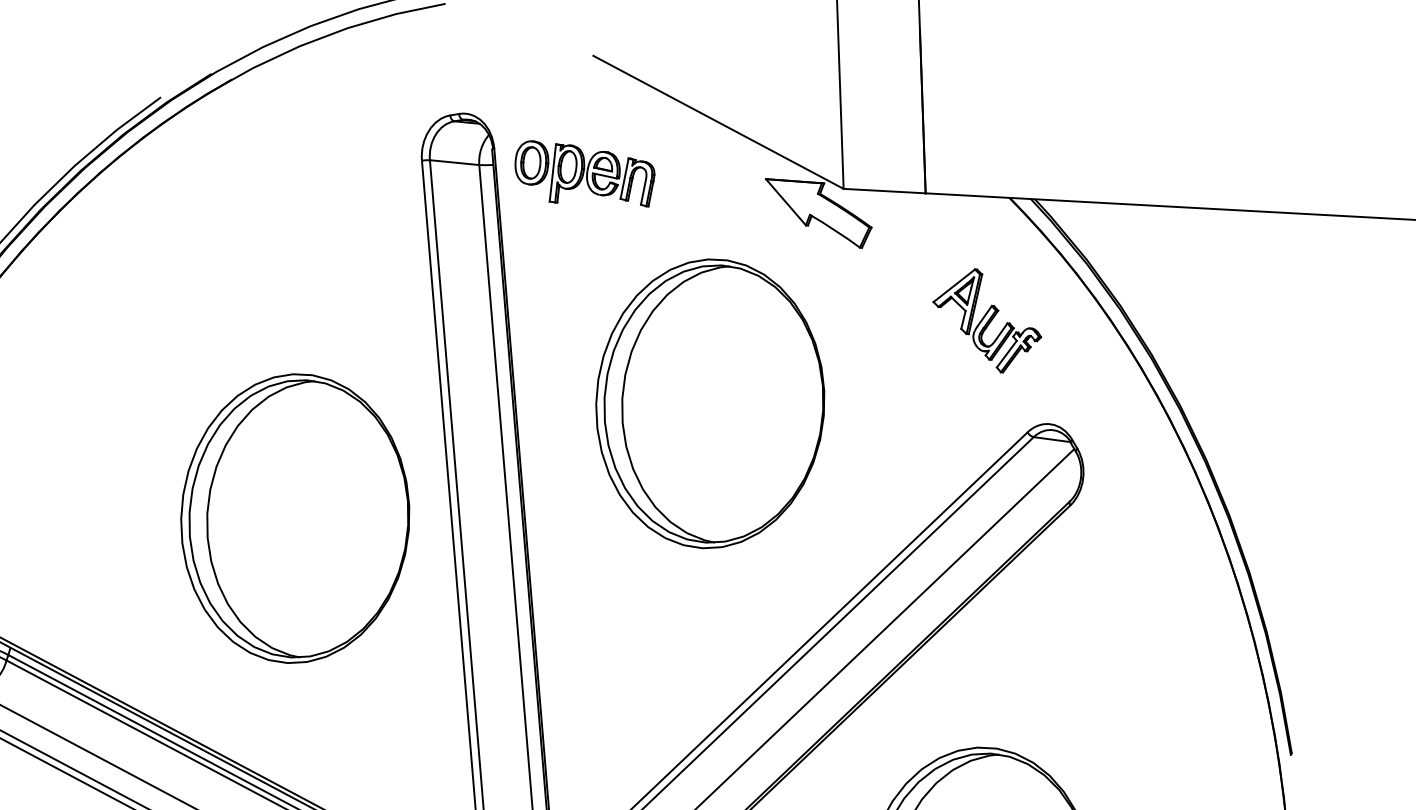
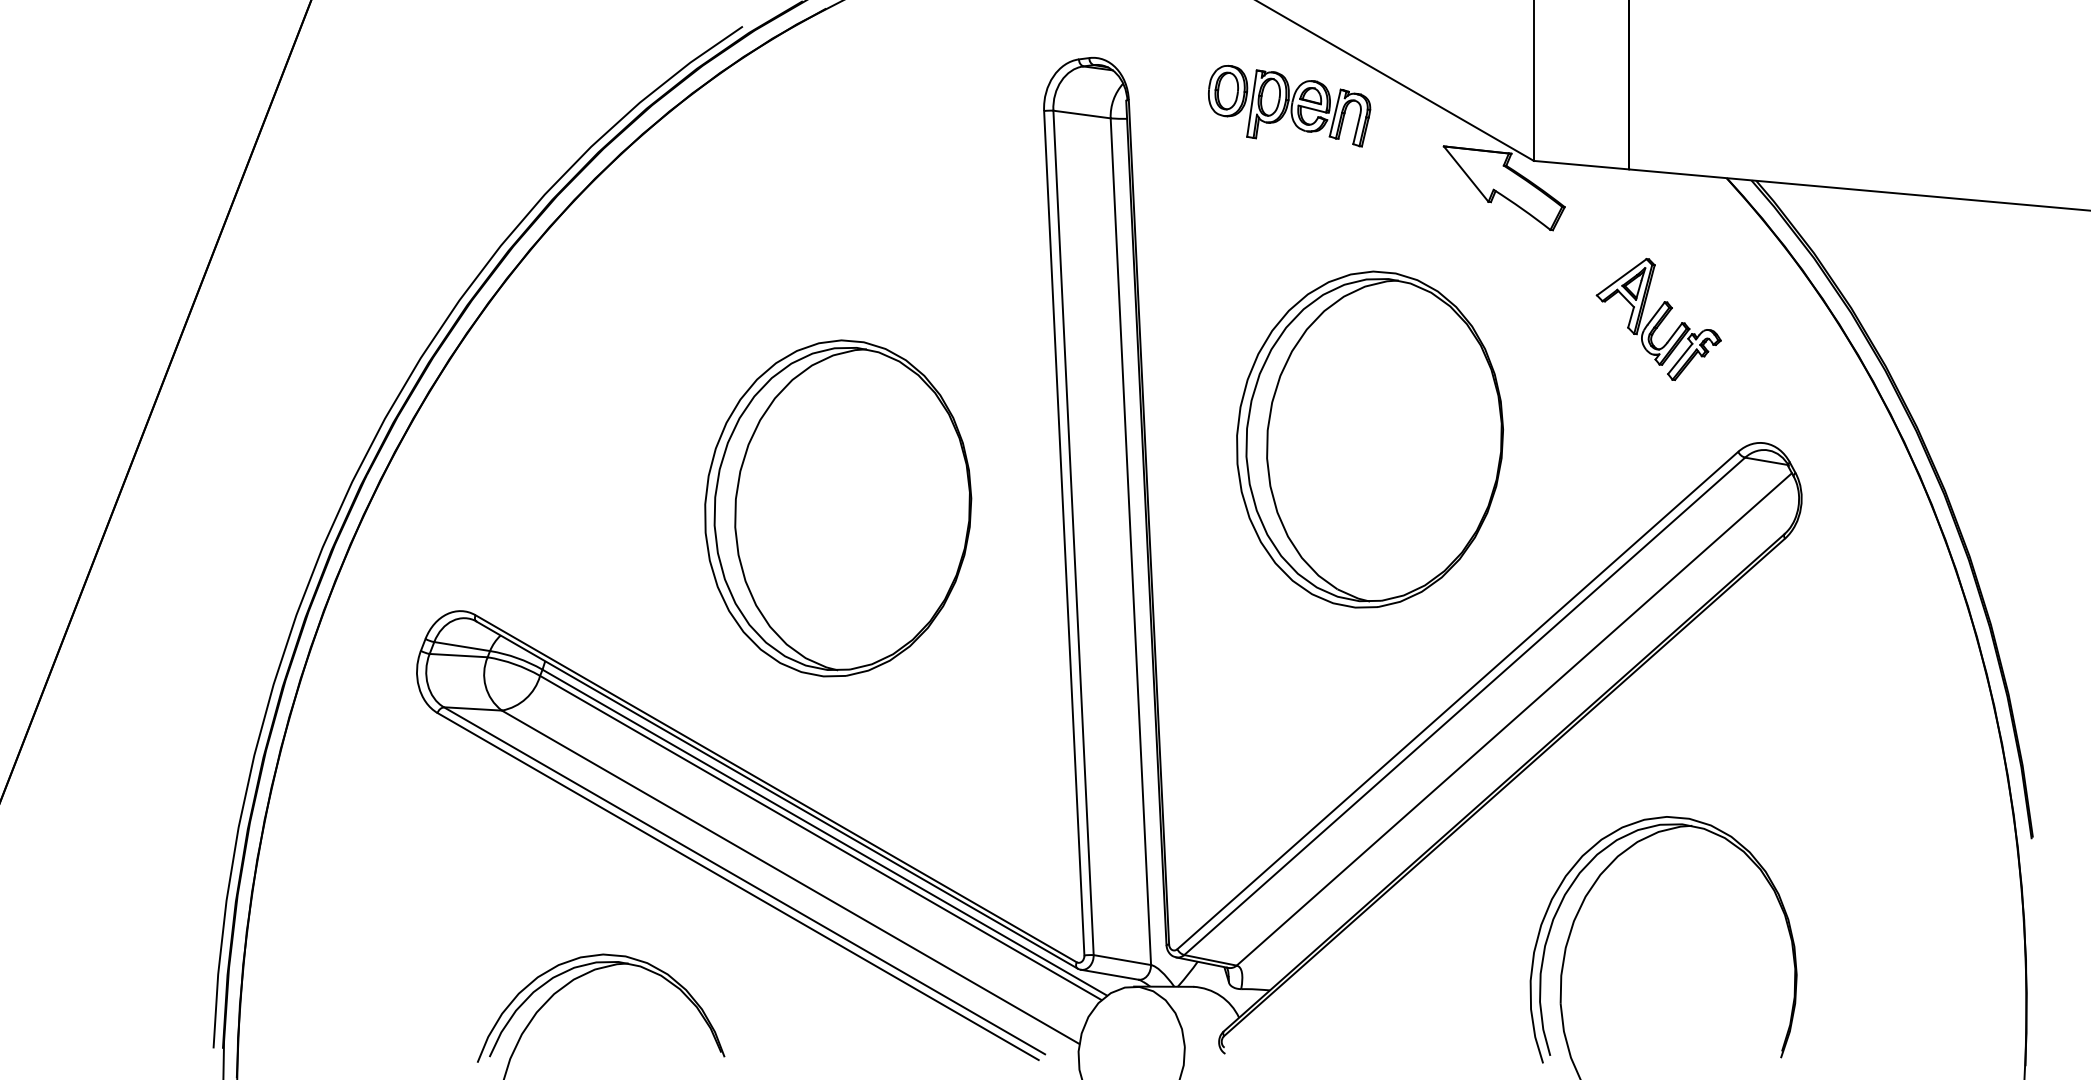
part: (585, 174) -> (1289, 106), moved
part: (987, 320) -> (1658, 319), moved
part: (709, 403) -> (1369, 439), moved
part: (295, 518) -> (838, 508), moved

